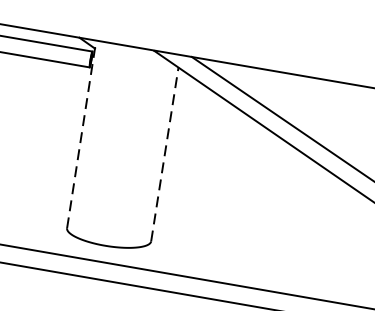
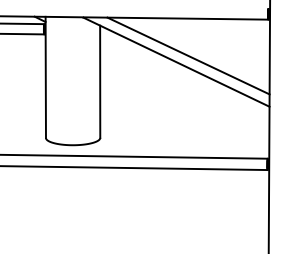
line: (81, 134) -> (45, 77), dashed -> solid
line: (165, 154) -> (100, 81), dashed -> solid

